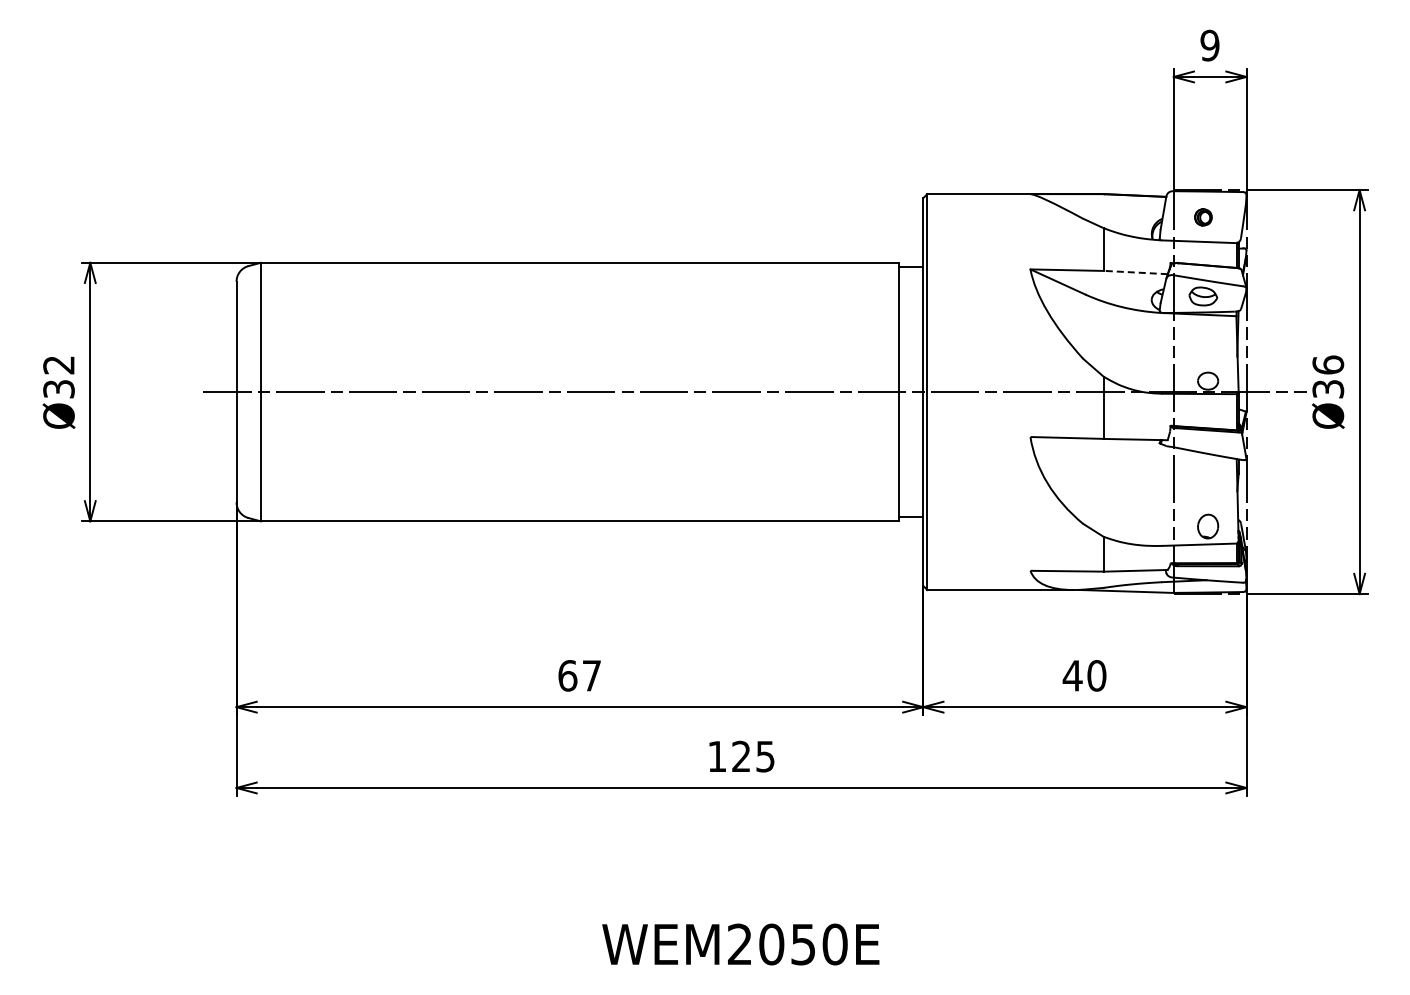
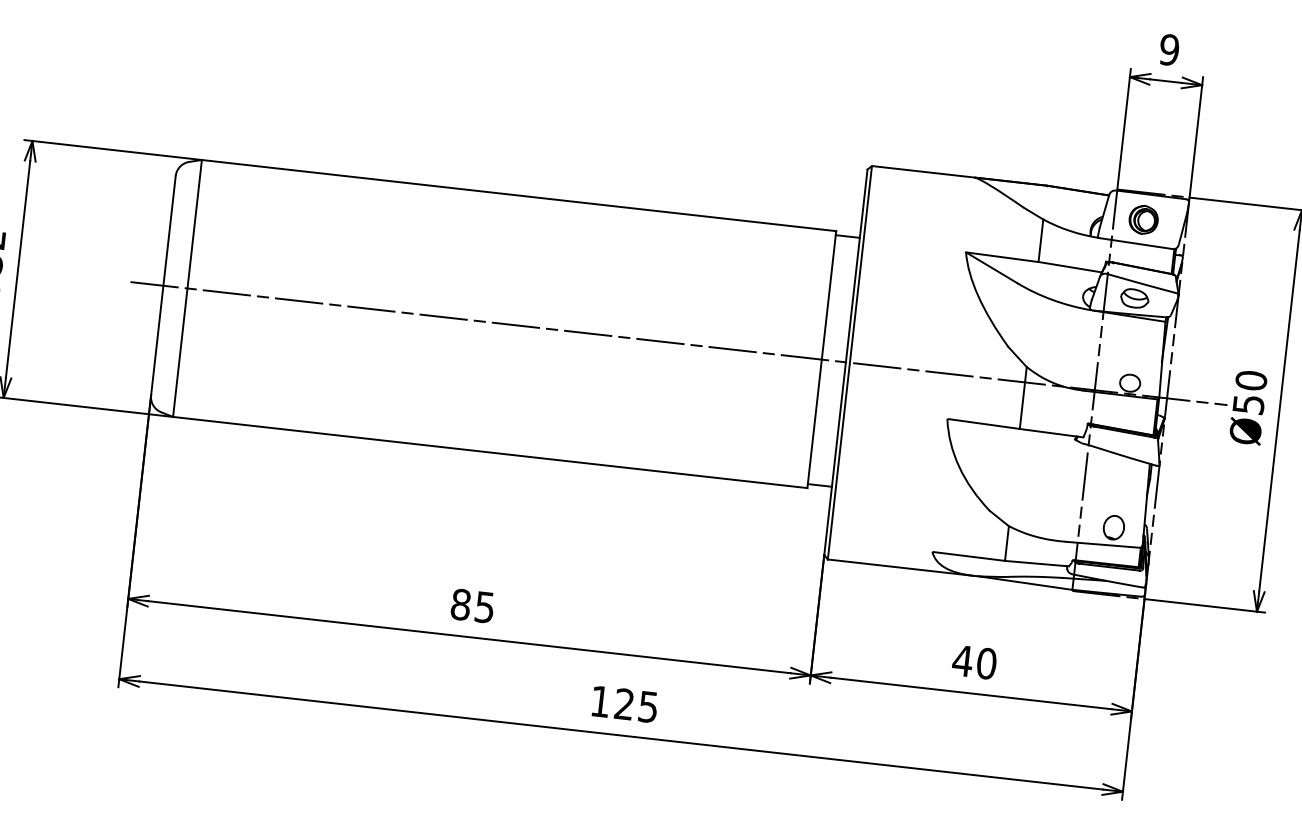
part: (1203, 217) -> (1143, 220), size x1.67
line: (1135, 272) -> (1070, 267), dashed -> solid
text: (1327, 376) -> (1249, 391), Ø36 -> Ø50
text: (579, 675) -> (472, 605), 67 -> 85

